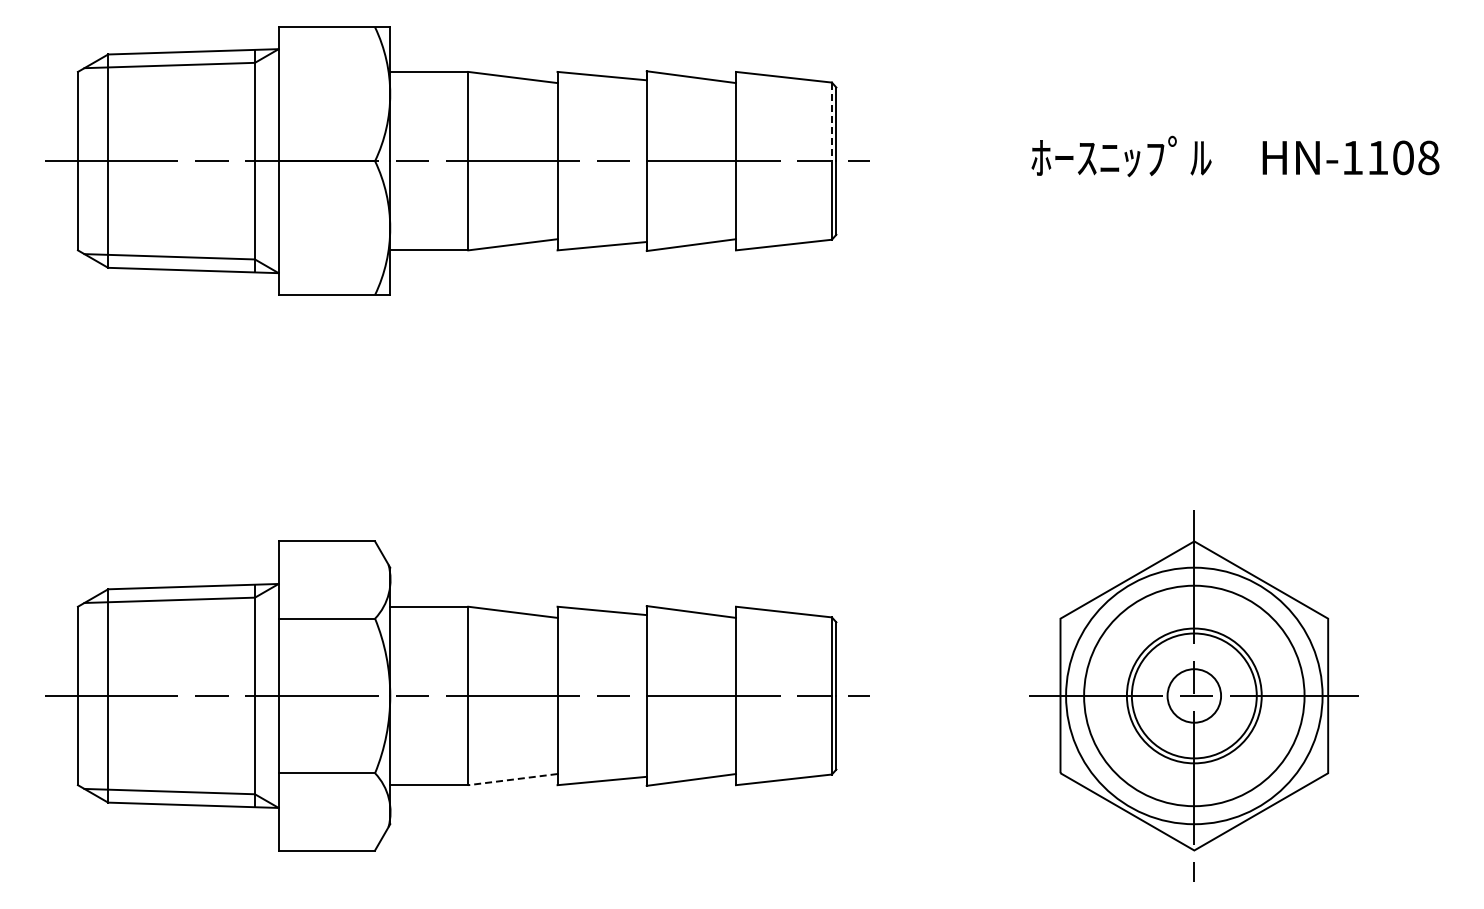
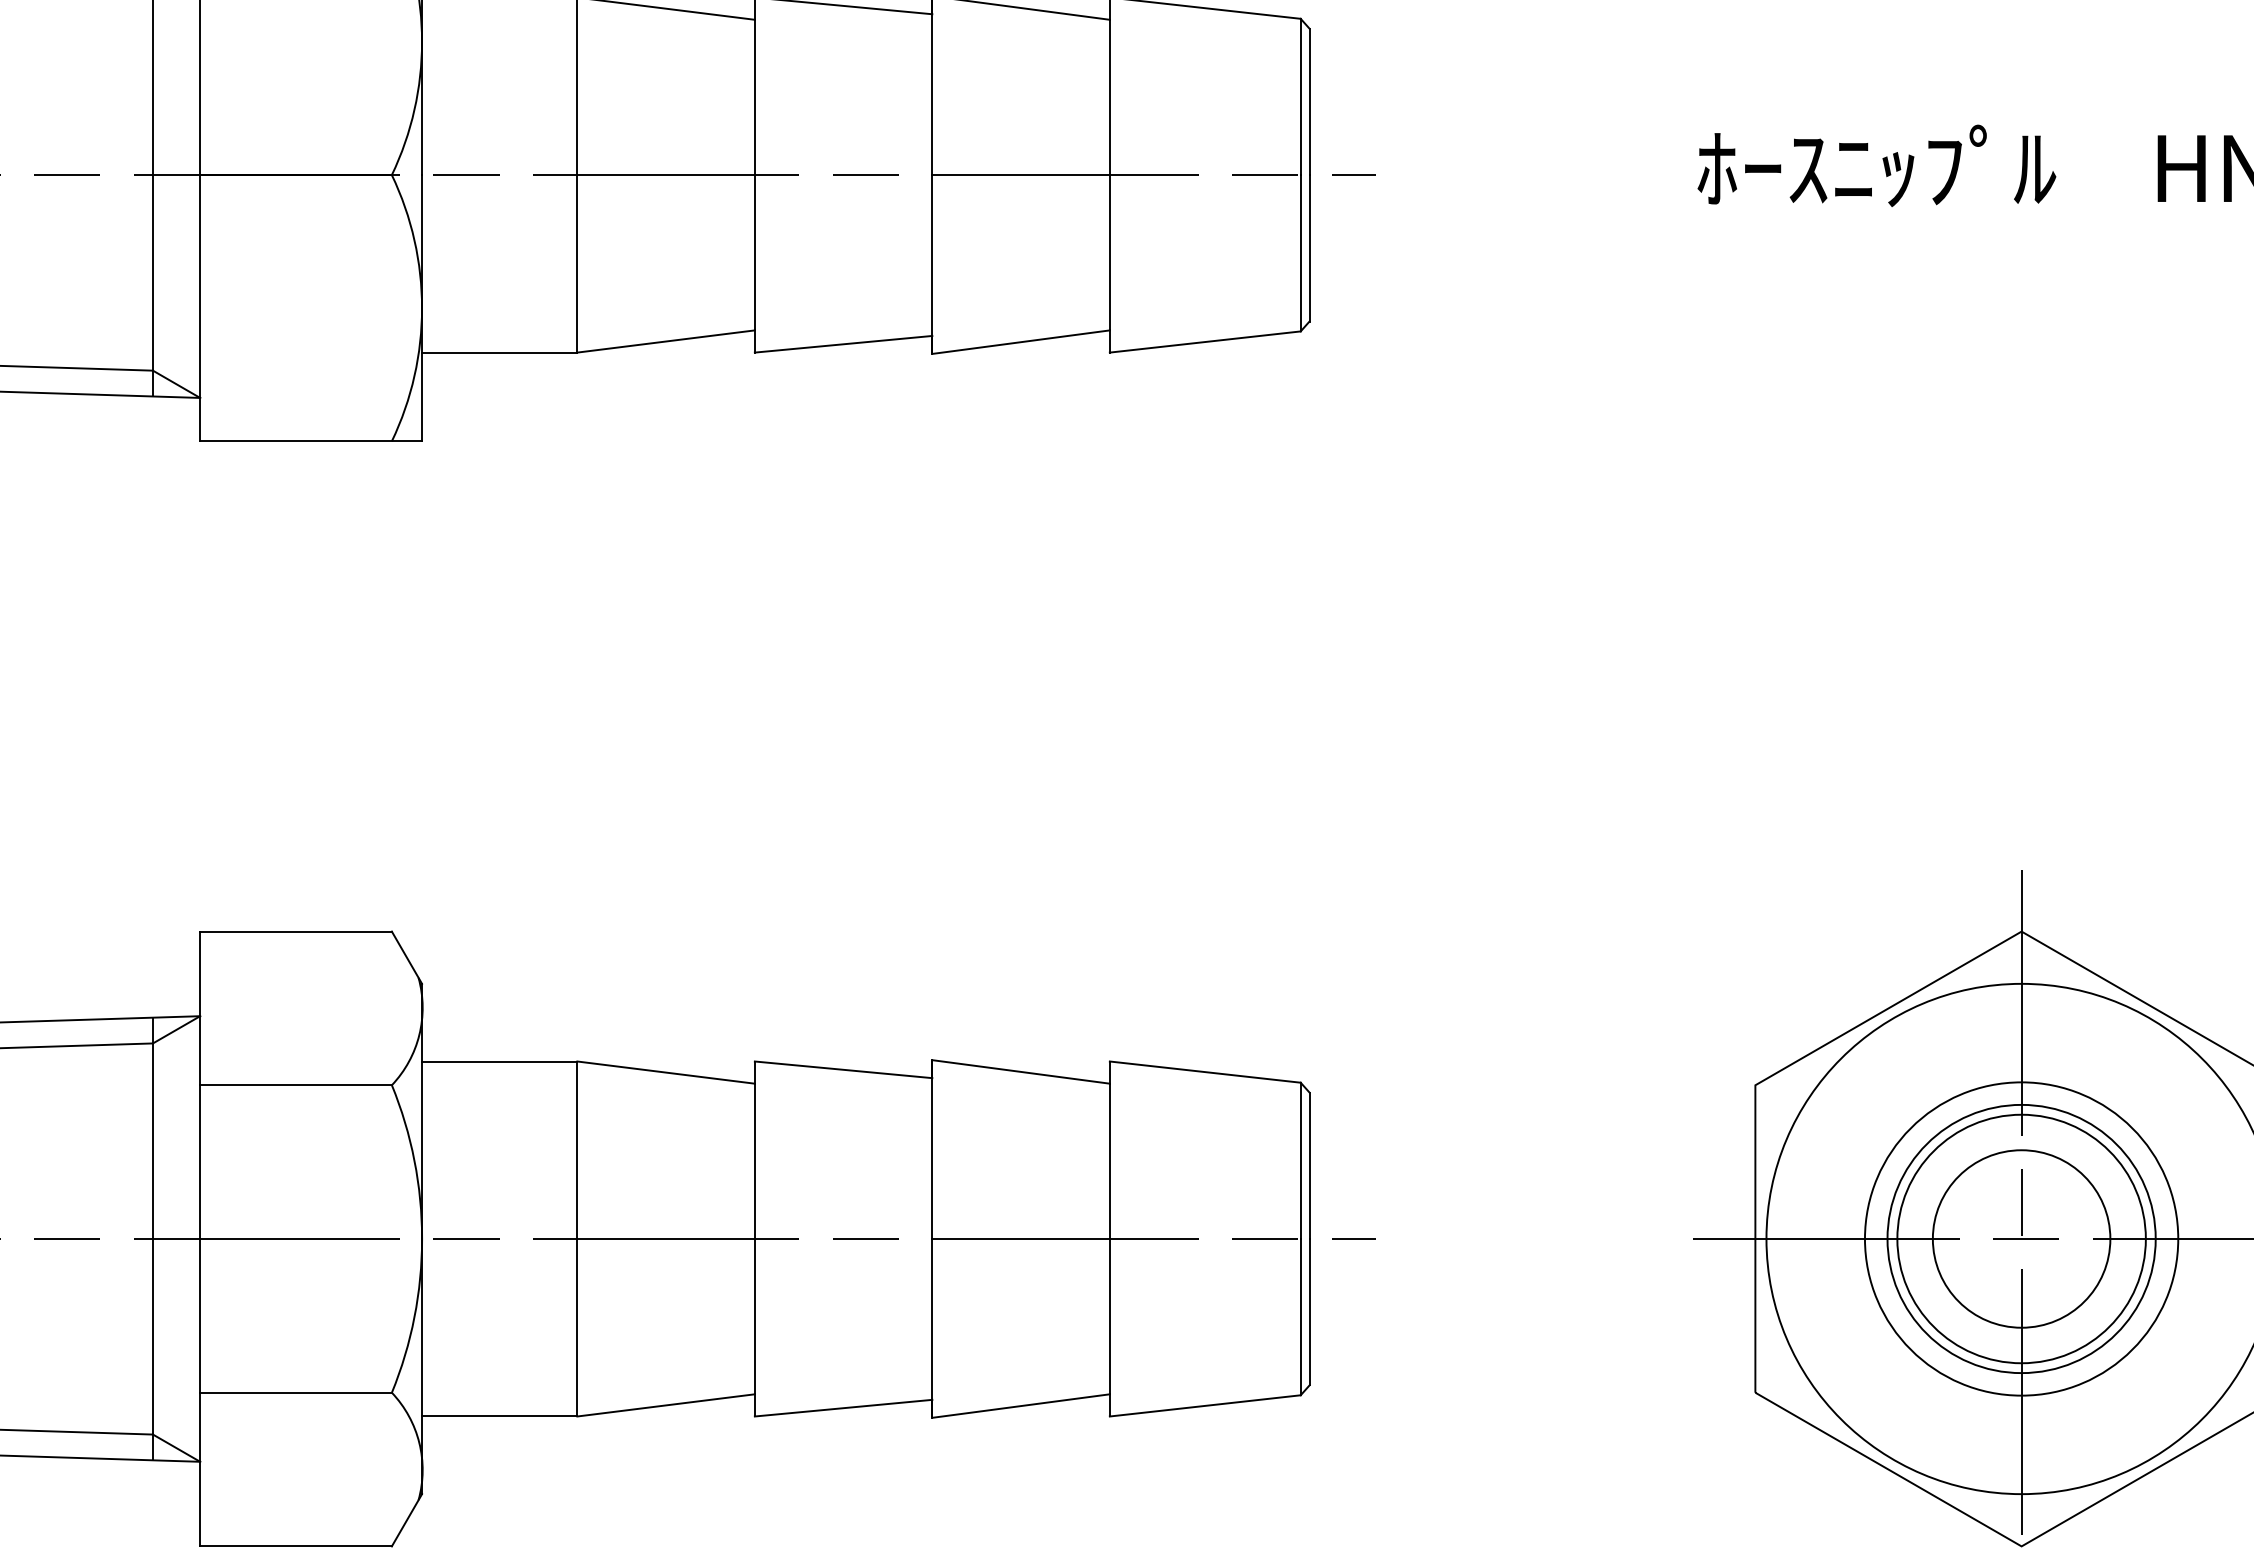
line: (831, 122) -> (1299, 98), dashed -> solid
circle: (1193, 695) -> (2019, 1238), size x1.67
circle: (1194, 695) -> (2021, 1238), size x0.71
line: (512, 779) -> (665, 1405), dashed -> solid

